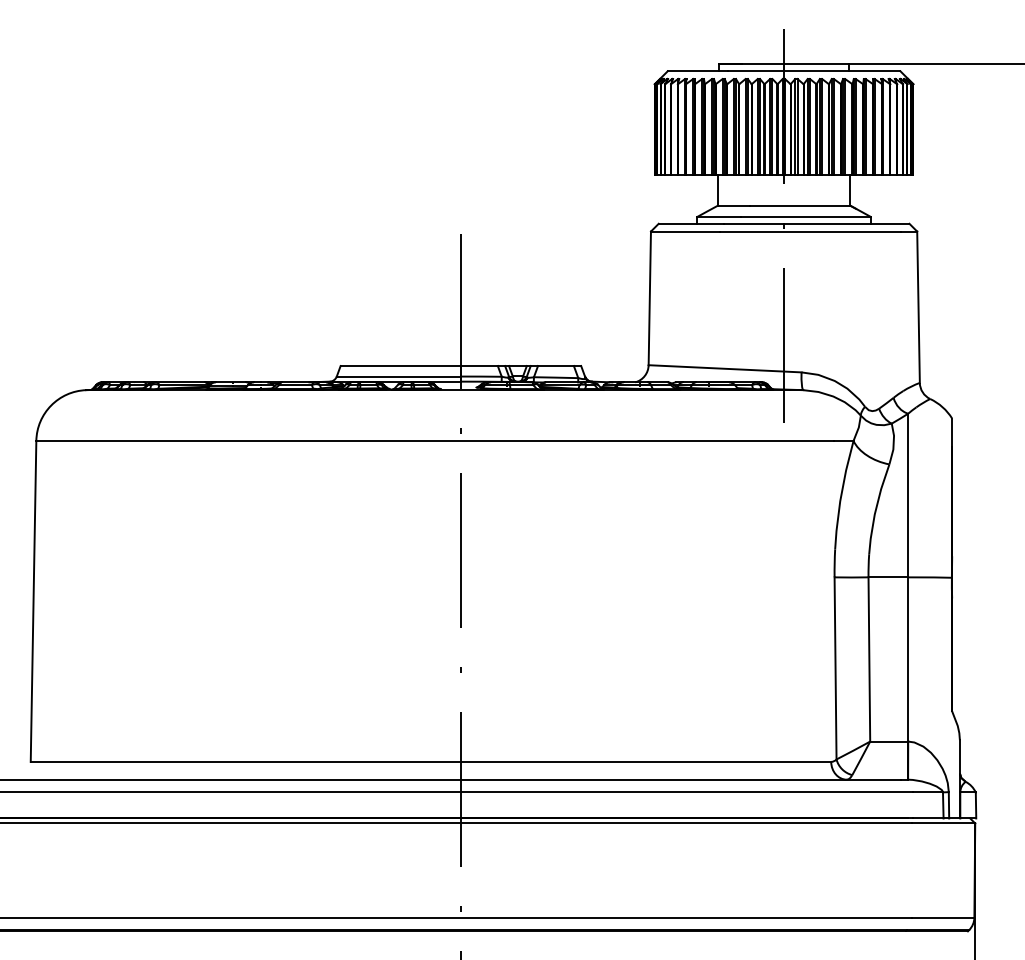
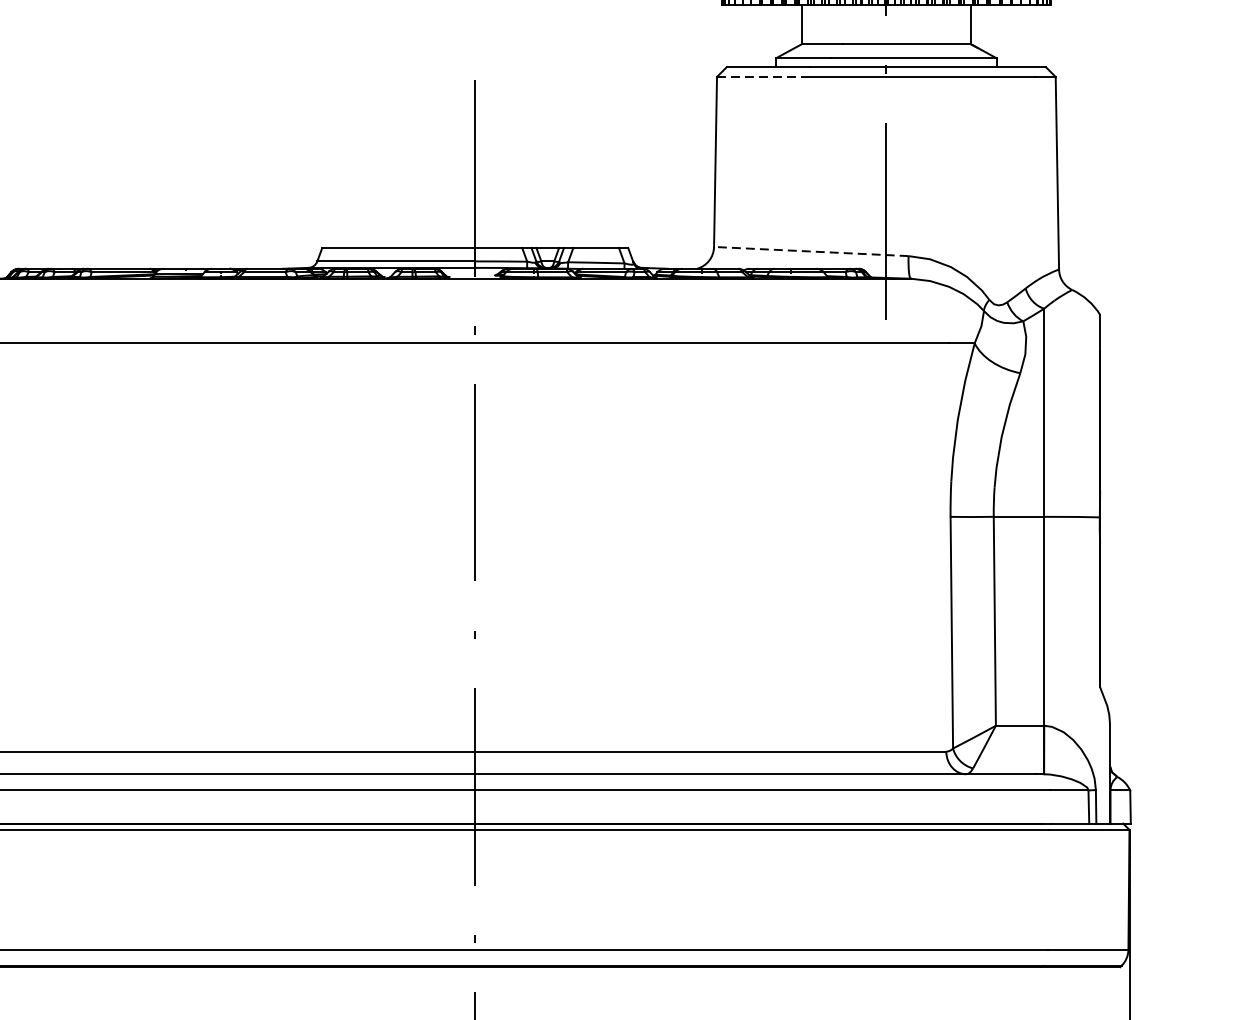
line: (685, 231) -> (760, 76), solid -> dashed
line: (725, 368) -> (811, 251), solid -> dashed

